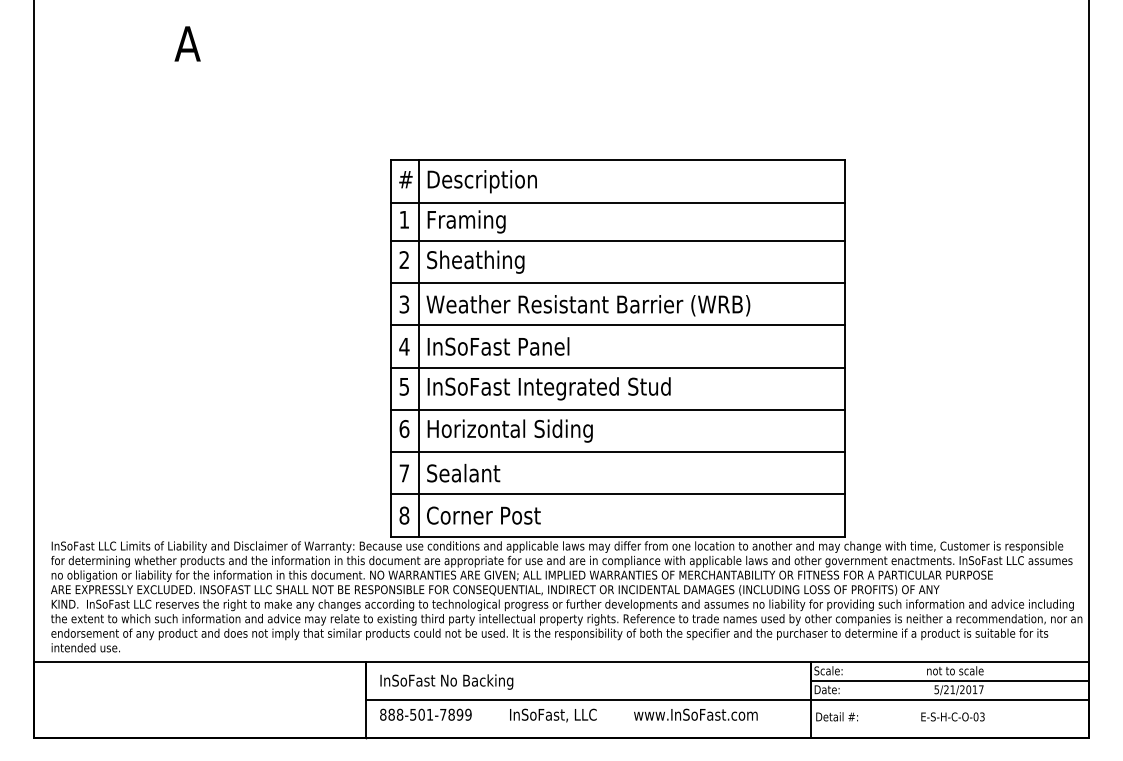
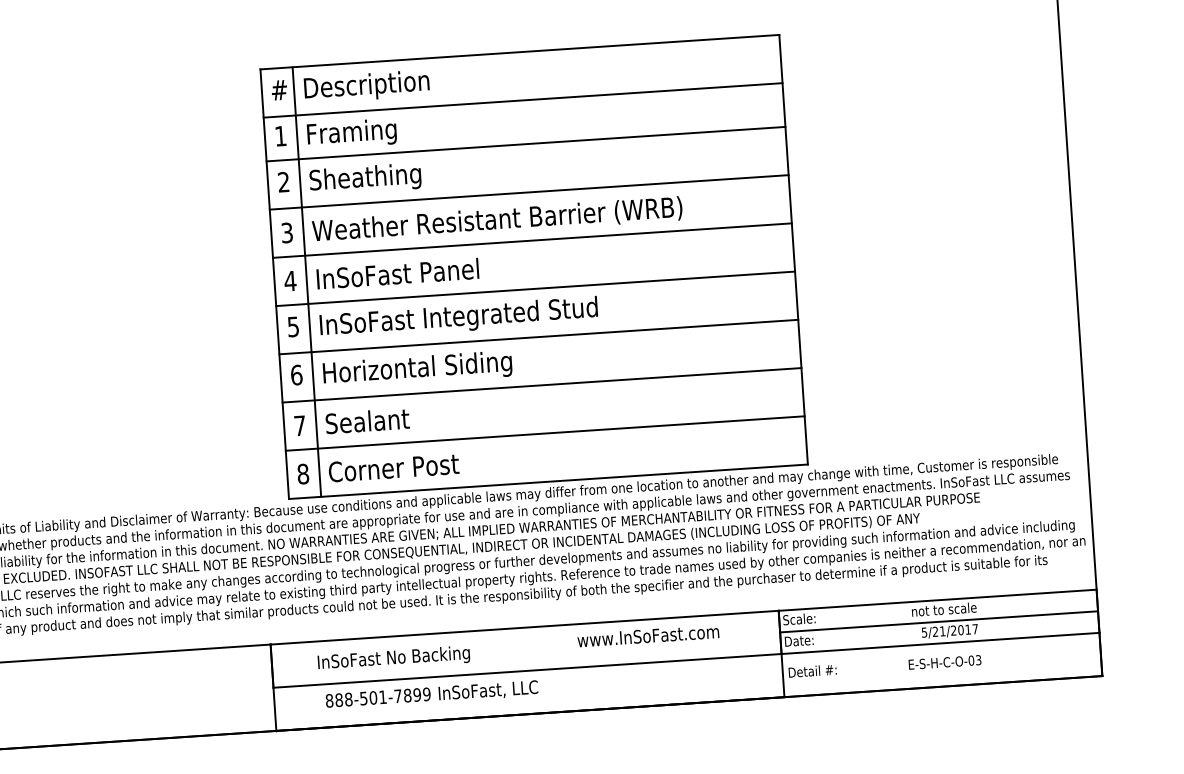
text: (446, 681) -> (393, 658), moved
text: (425, 714) -> (377, 697), moved
text: (695, 714) -> (647, 635), moved

